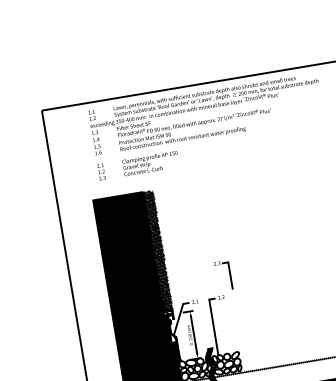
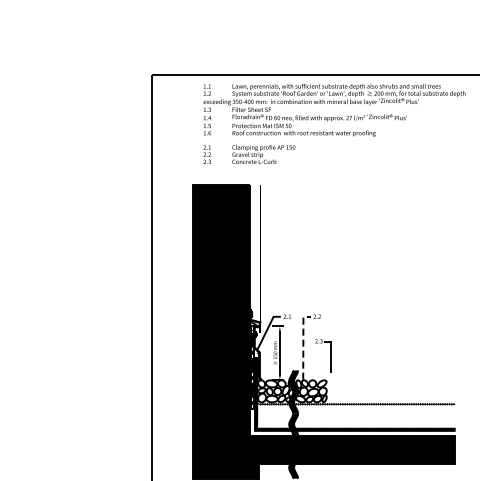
hatch: (157, 250) -> (255, 252), removed
part: (229, 274) -> (330, 355), moved
line: (213, 322) -> (303, 343), solid -> dashed

